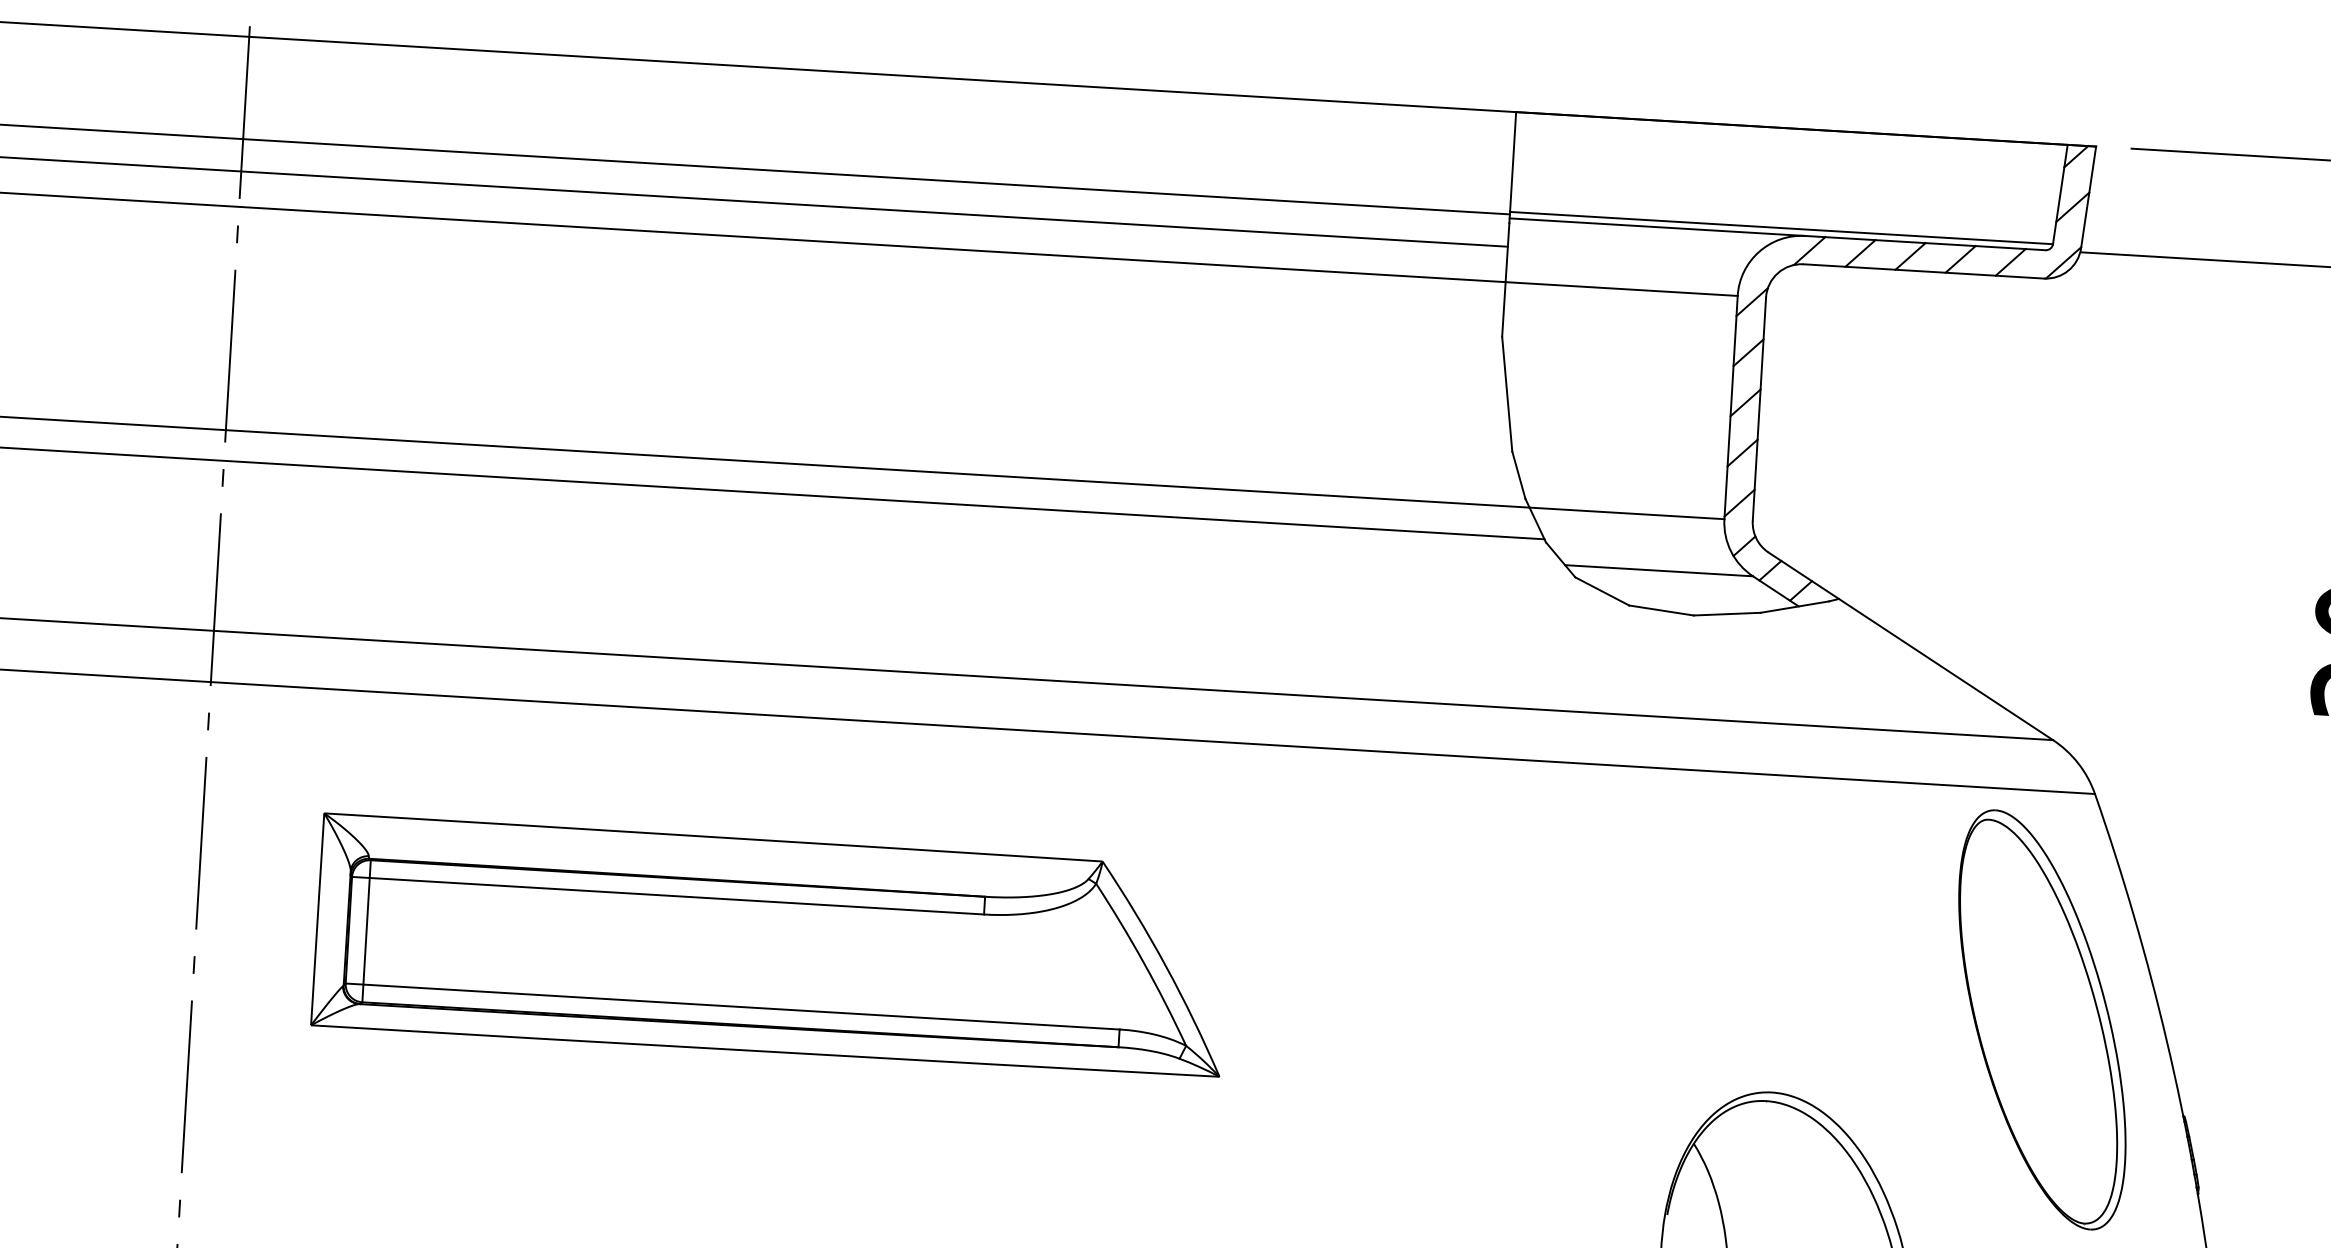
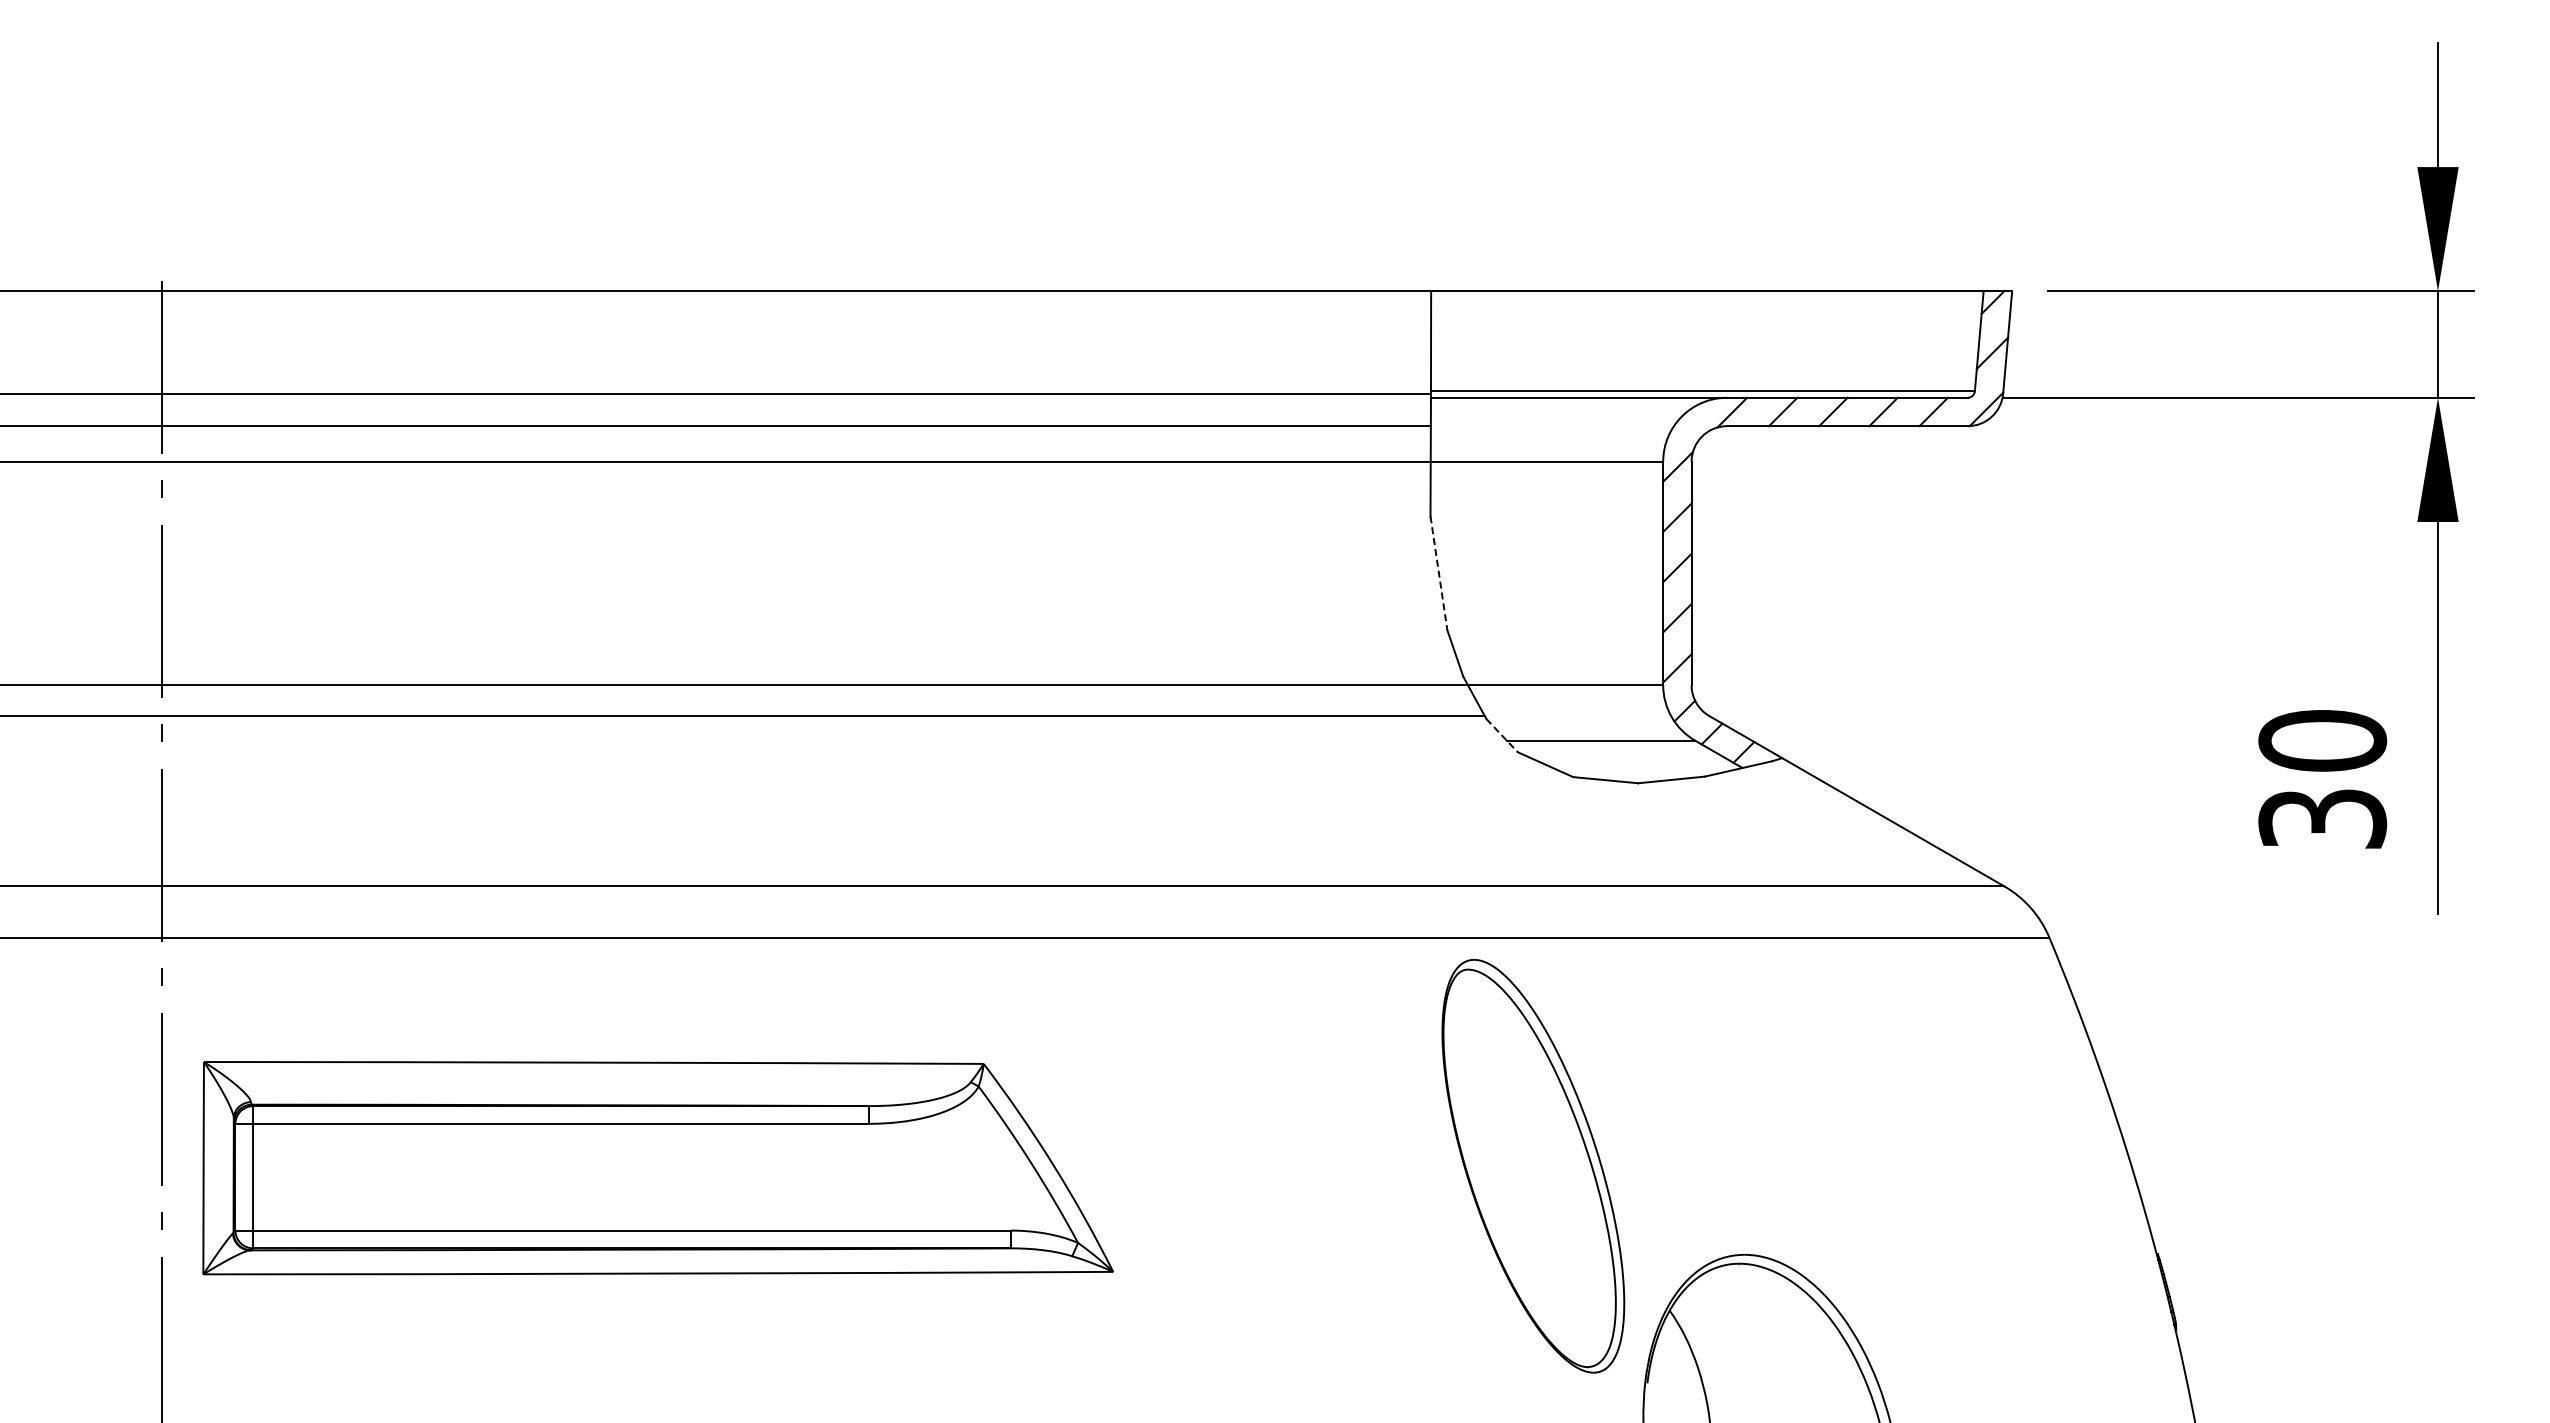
line: (1506, 394) -> (1438, 573), solid -> dashed
line: (1561, 559) -> (1502, 735), solid -> dashed
part: (770, 946) -> (657, 1168), moved
part: (2042, 1020) -> (1533, 1166), moved

